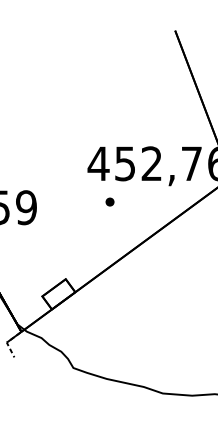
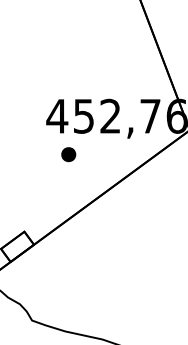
part: (109, 201) -> (68, 154), size x1.67

